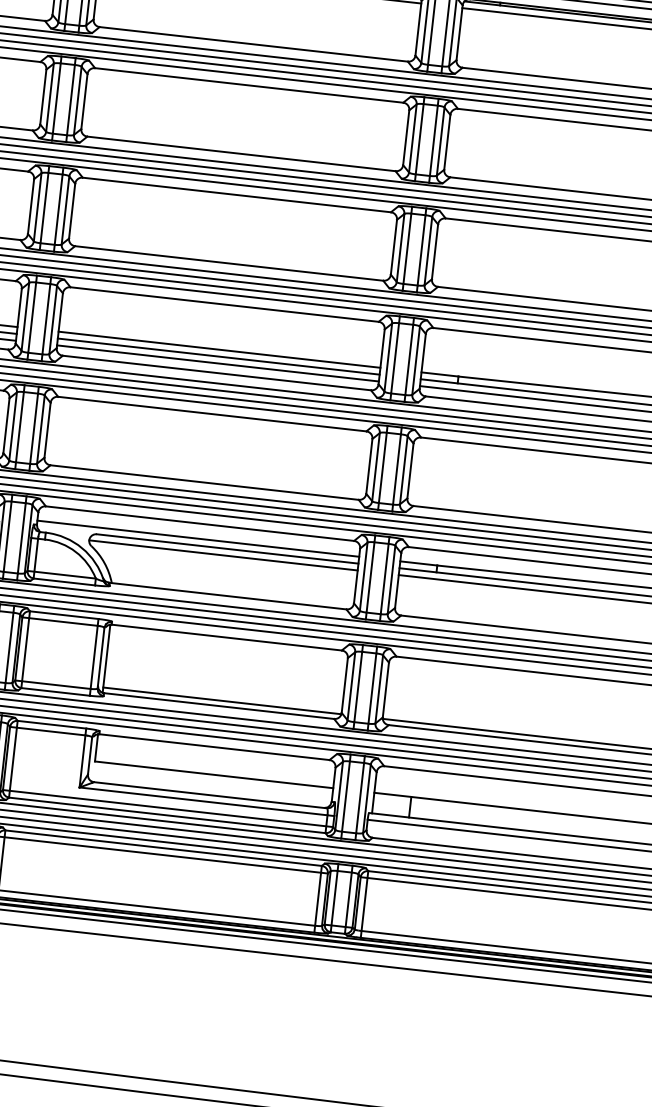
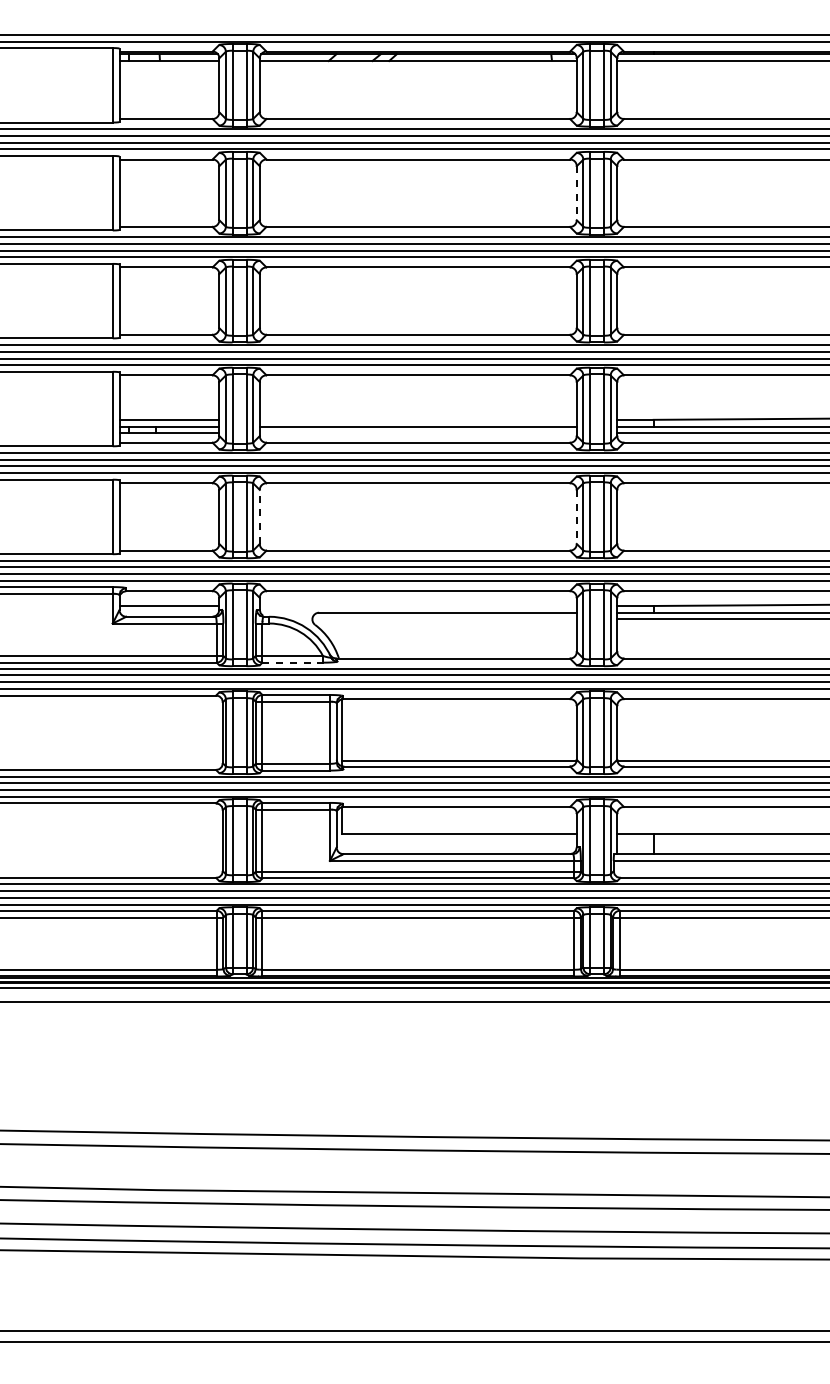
line: (405, 137) -> (576, 193), solid -> dashed
line: (218, 349) -> (417, 419), removed
line: (217, 363) -> (417, 433), removed
line: (47, 429) -> (259, 516), solid -> dashed
line: (369, 466) -> (576, 517), solid -> dashed
line: (197, 538) -> (417, 605), removed
line: (223, 555) -> (444, 619), removed
line: (65, 581) -> (293, 662), solid -> dashed

